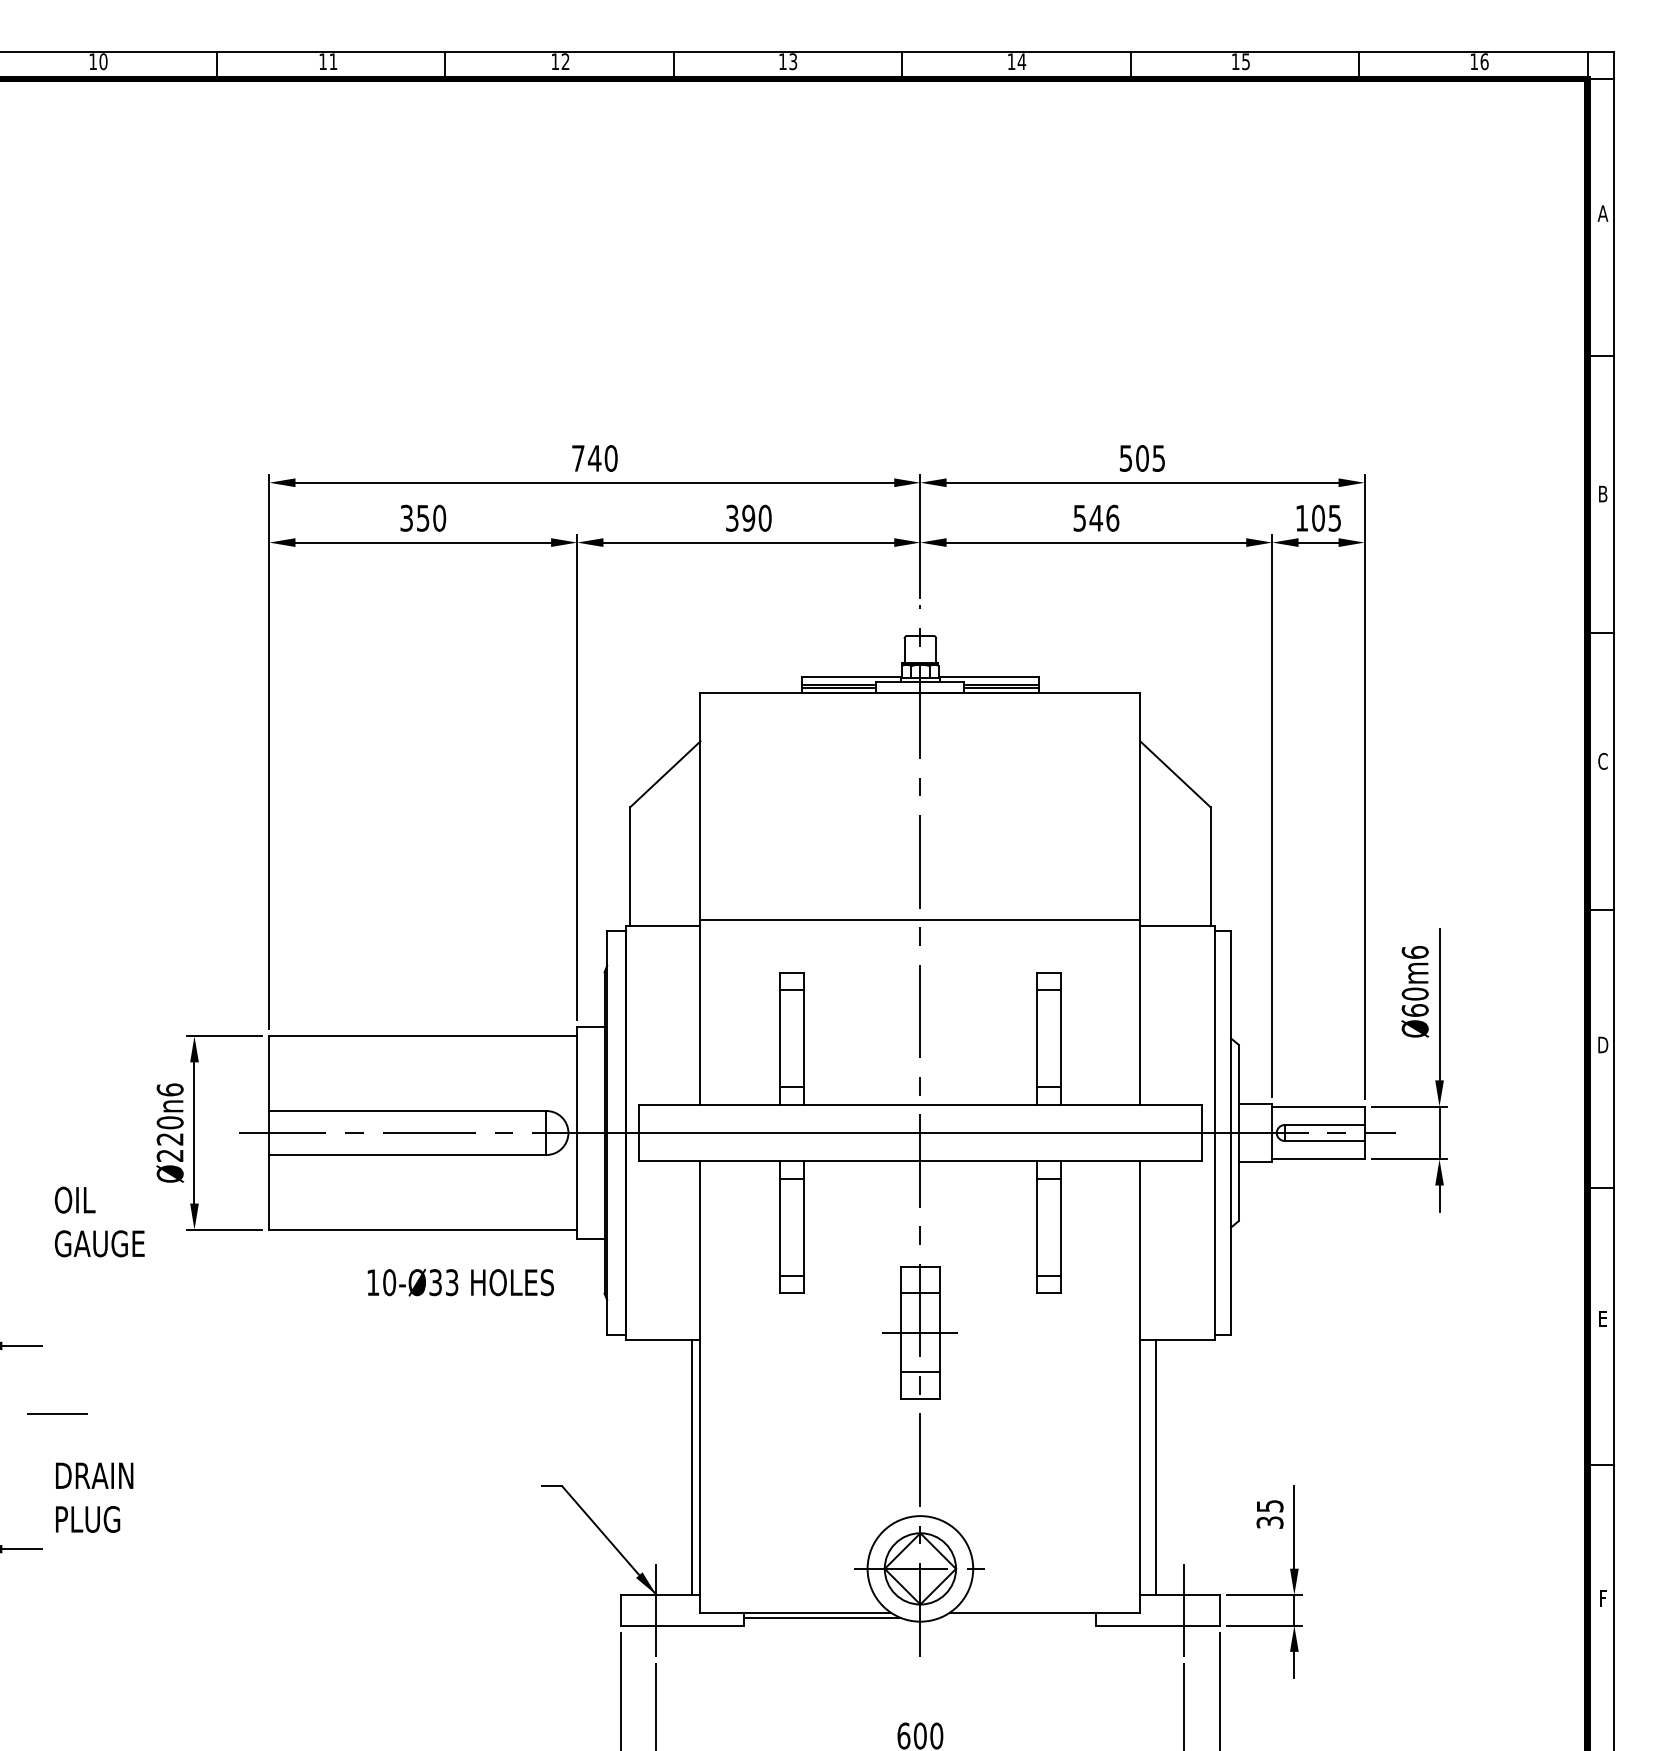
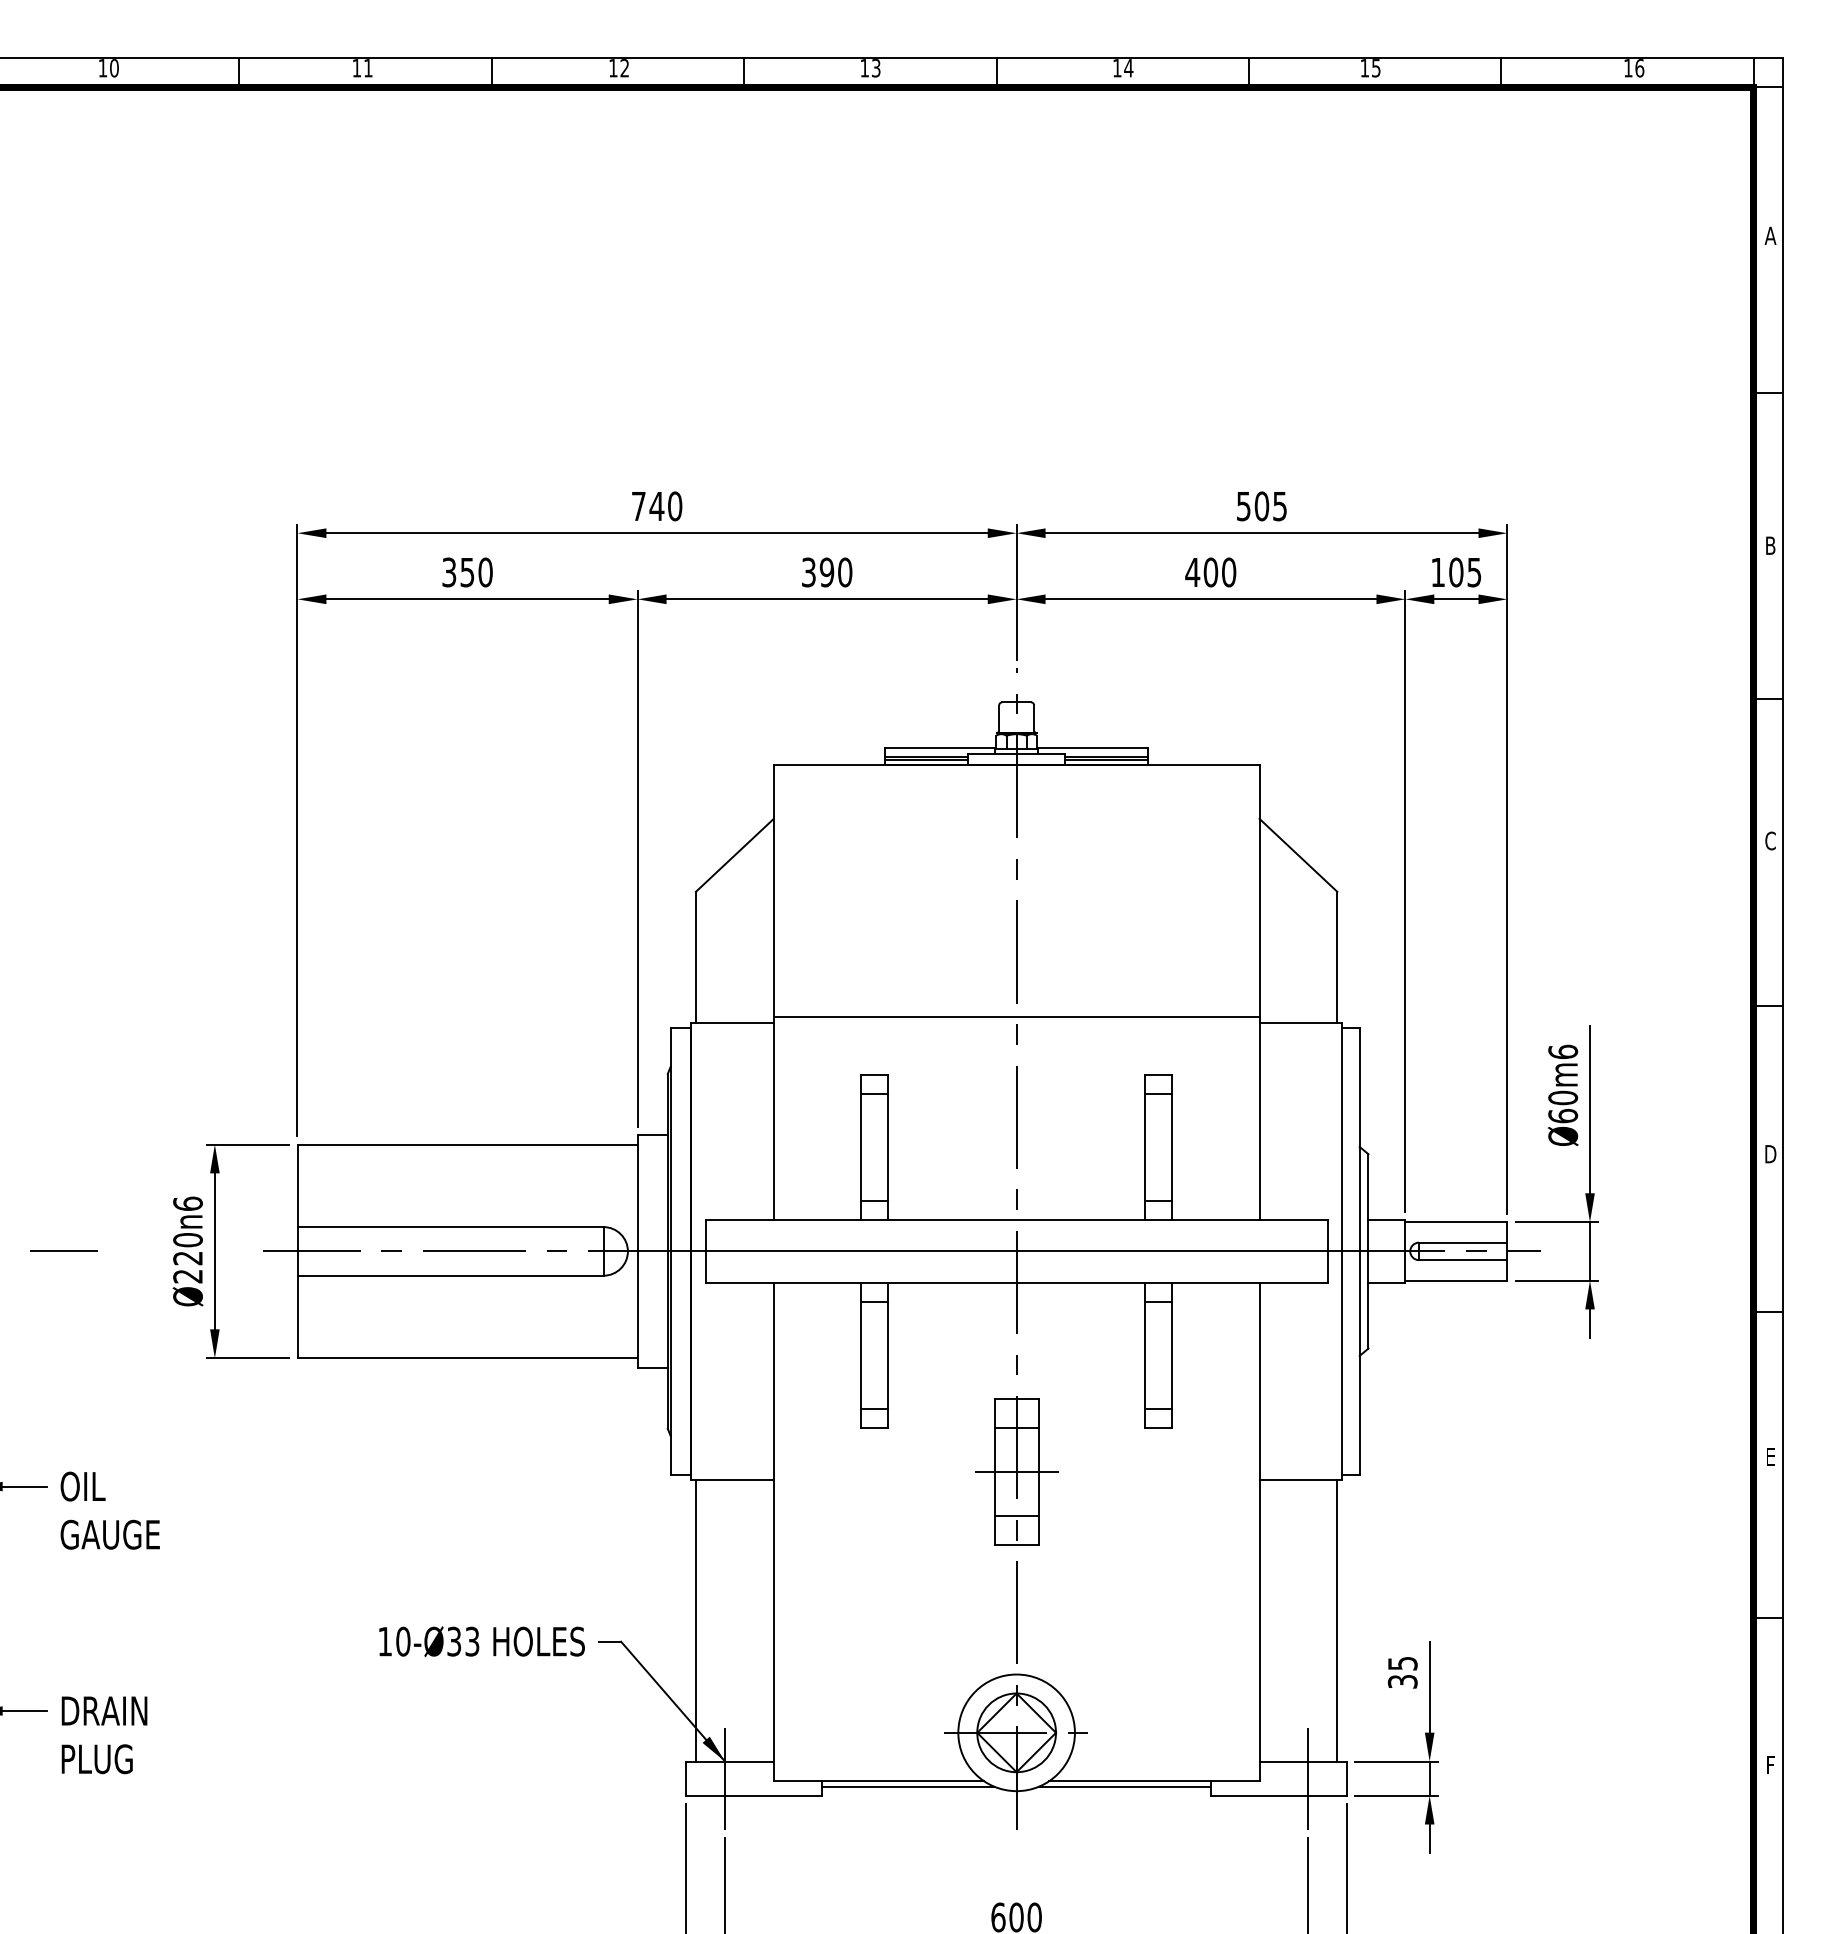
text: (1095, 518) -> (1210, 572), 546 -> 400
text: (99, 1221) -> (109, 1510), moved
text: (460, 1282) -> (481, 1641), moved
line: (57, 1412) -> (63, 1250), moved
line: (691, 1467) -> (695, 1620), moved
line: (1156, 1467) -> (1337, 1620), moved
text: (94, 1497) -> (104, 1735), moved
line: (1018, 1617) -> (1124, 1786), added

